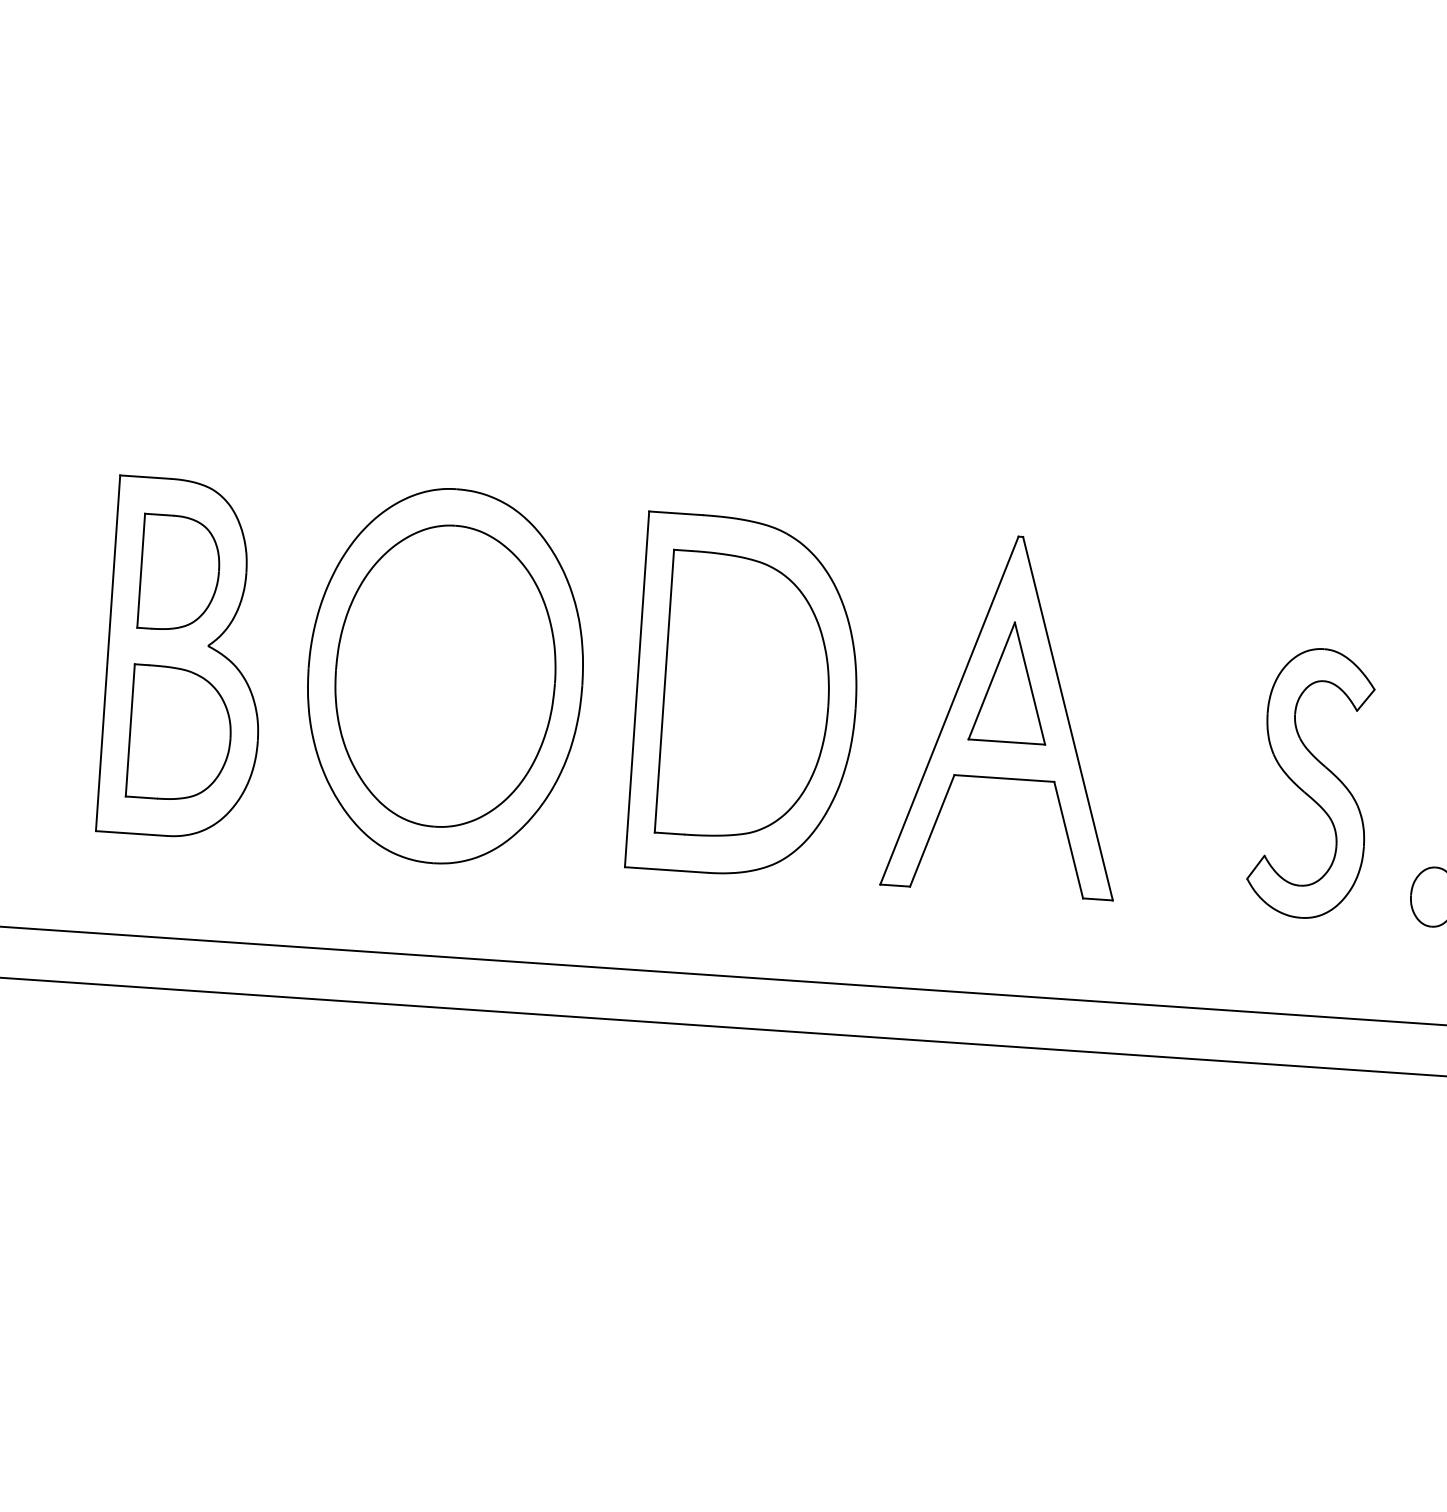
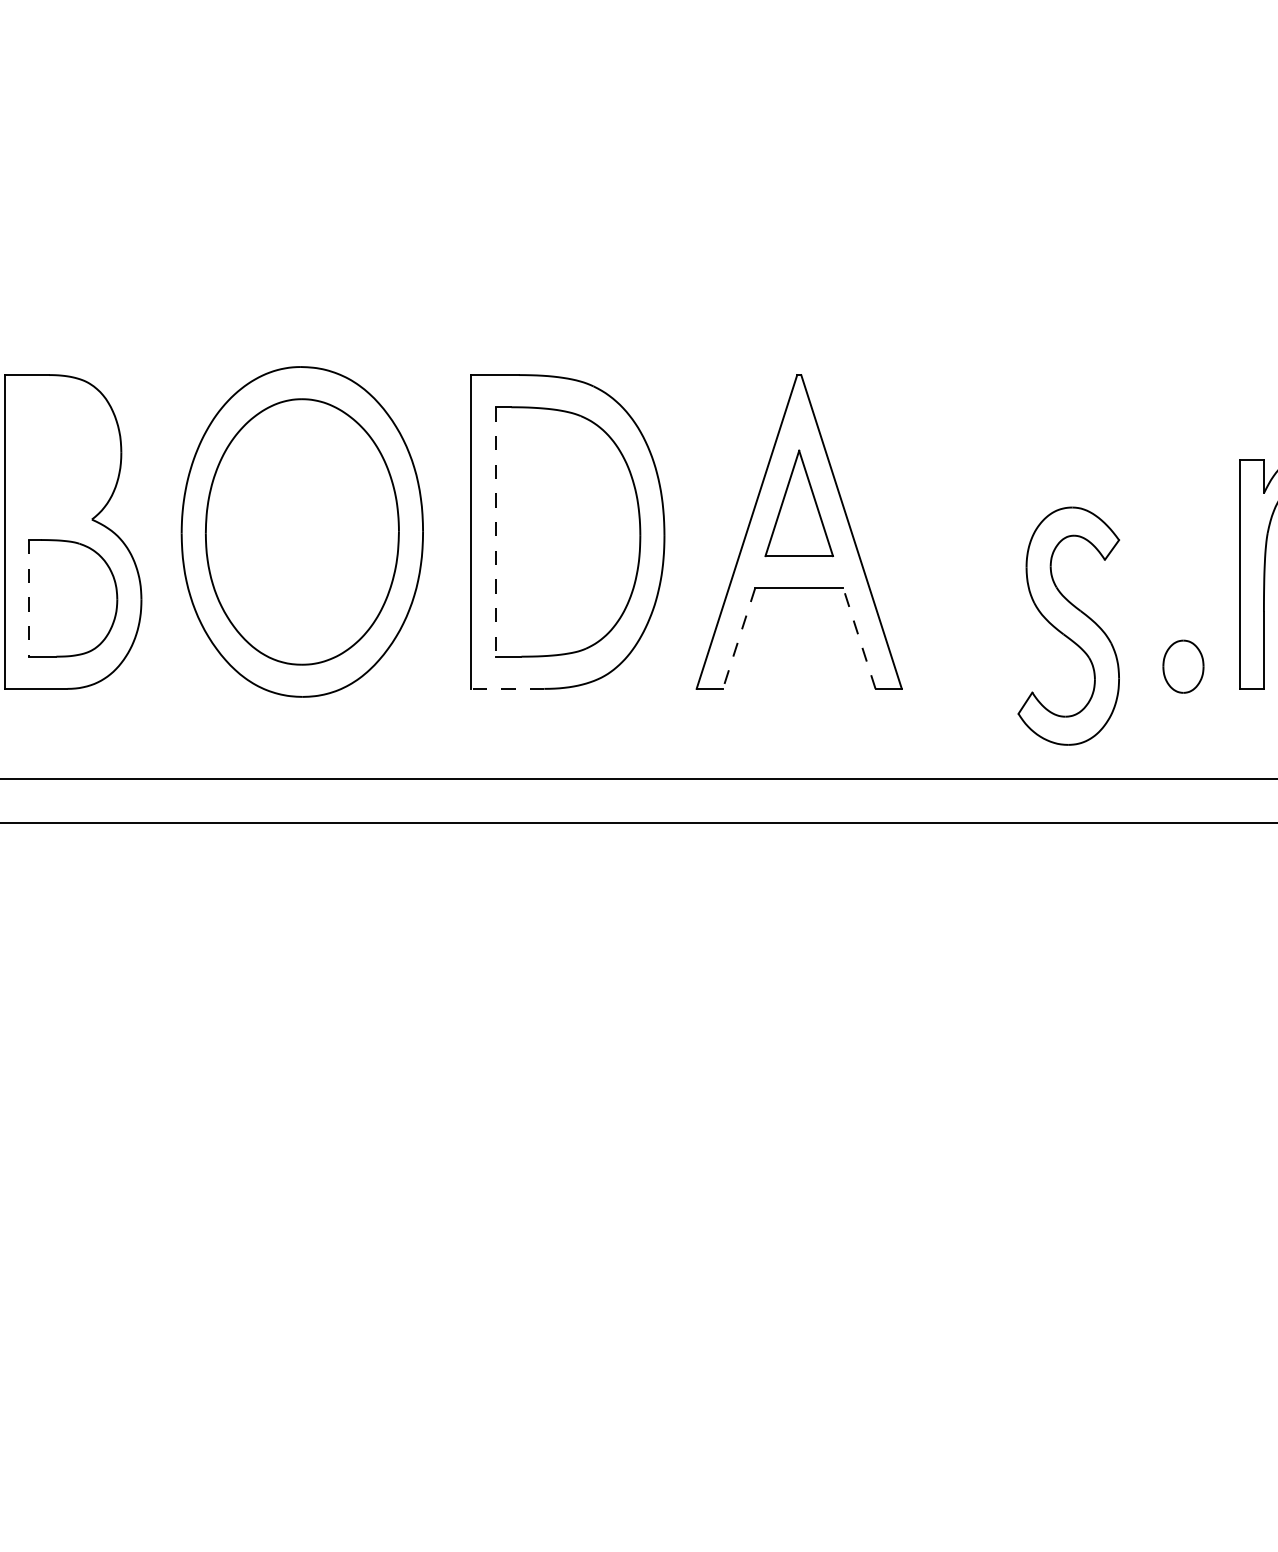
part: (180, 573) -> (63, 457), removed
line: (664, 690) -> (495, 531), solid -> dashed
line: (129, 730) -> (28, 598), solid -> dashed
part: (1310, 782) -> (1068, 625), moved
line: (932, 830) -> (739, 638), solid -> dashed
line: (1068, 840) -> (859, 638), solid -> dashed
line: (665, 869) -> (507, 688), solid -> dashed

